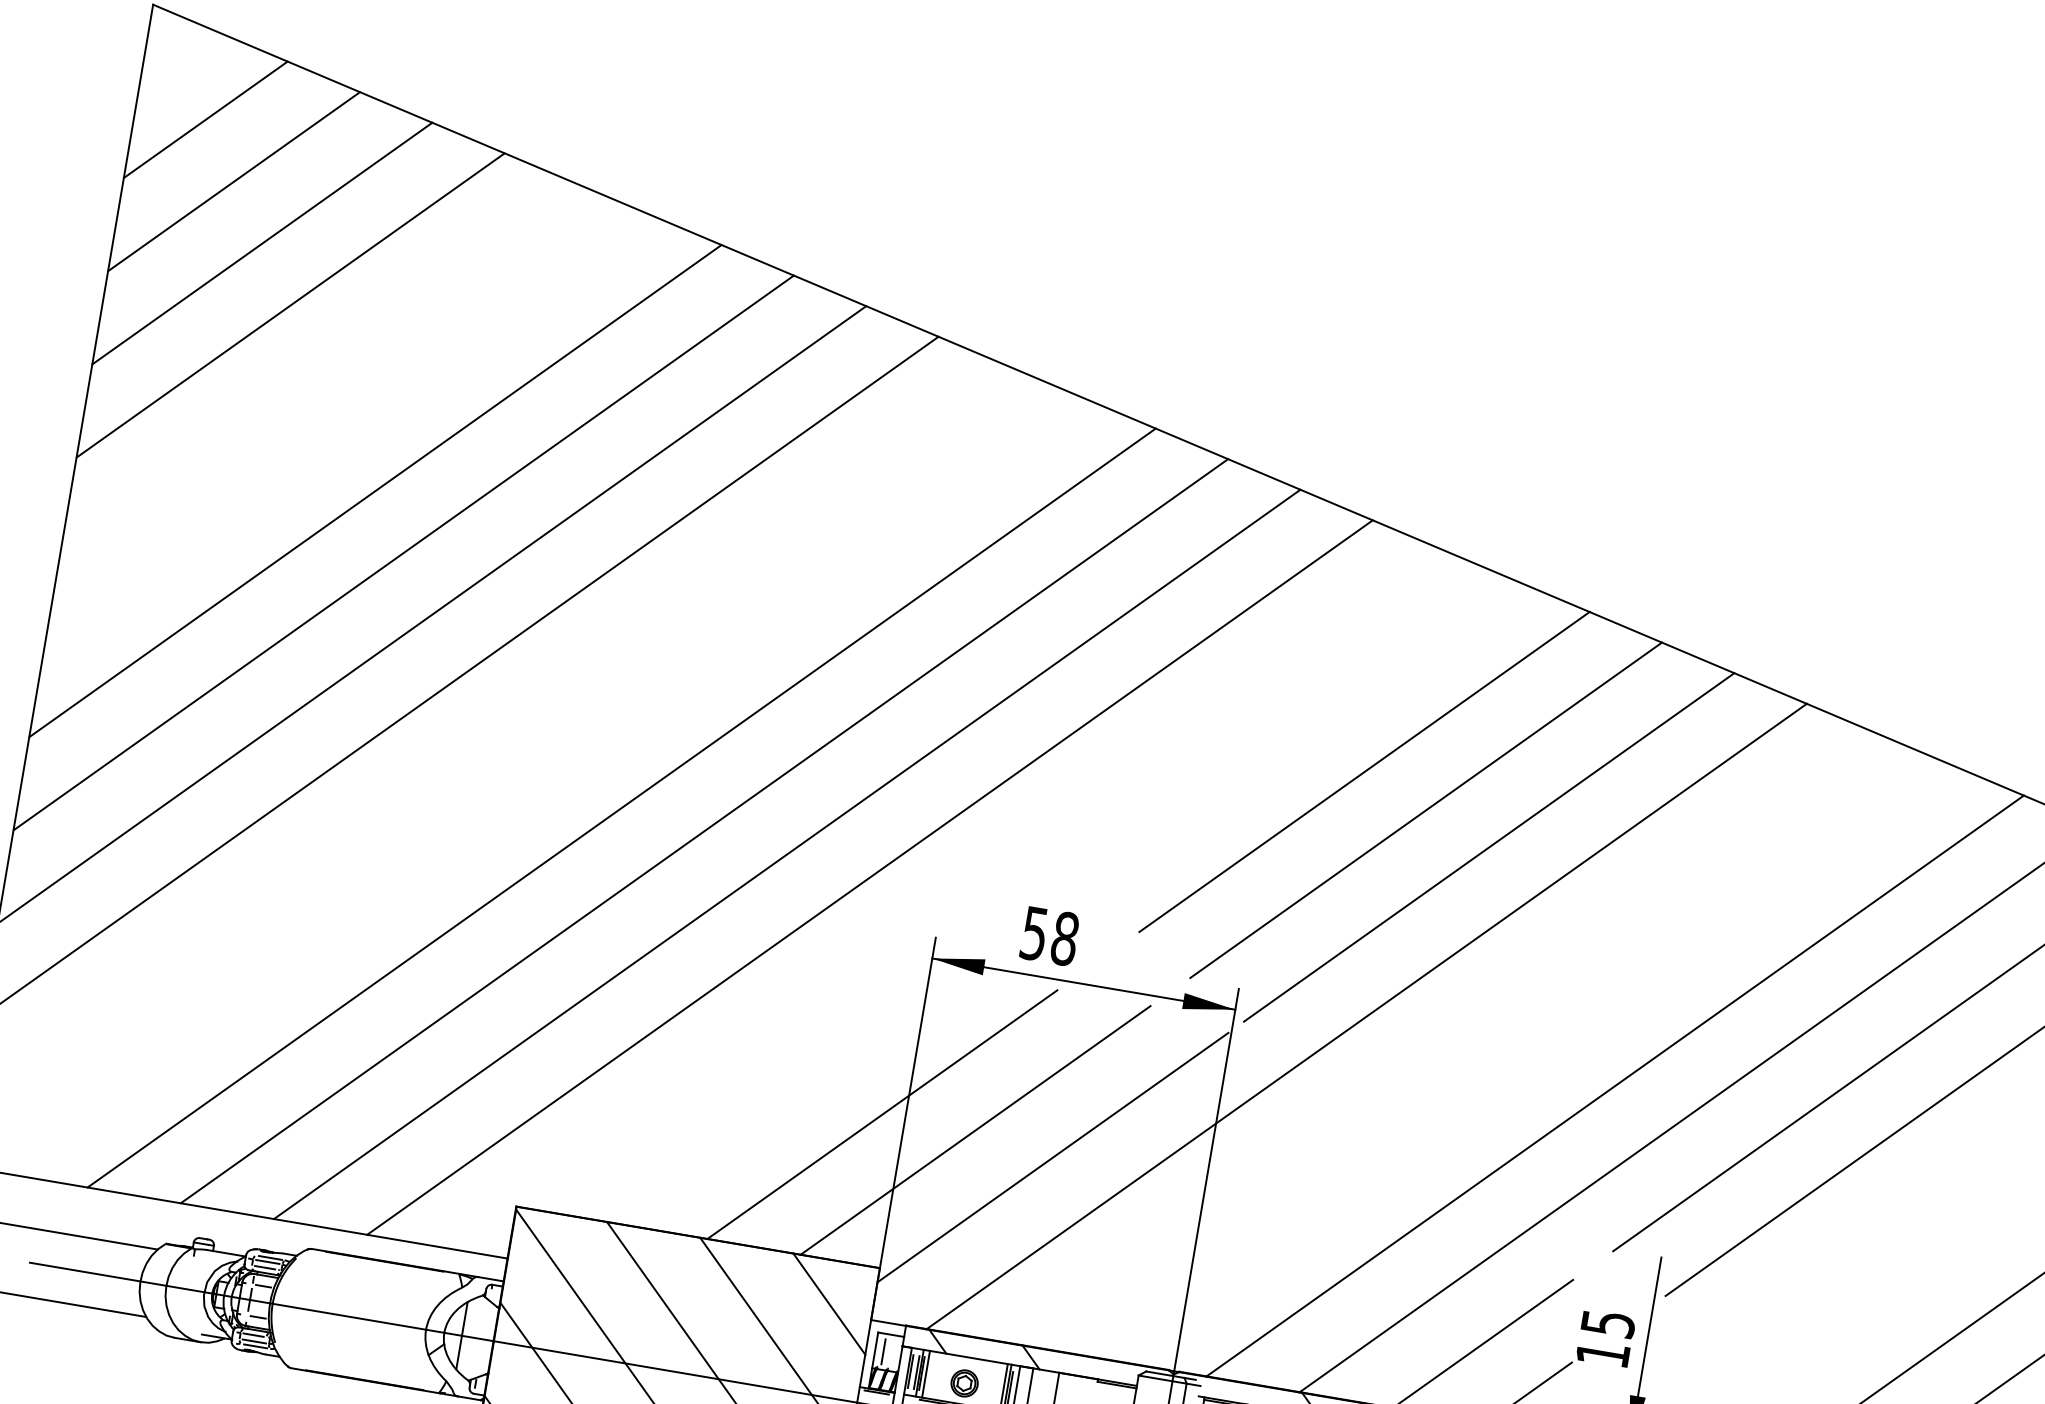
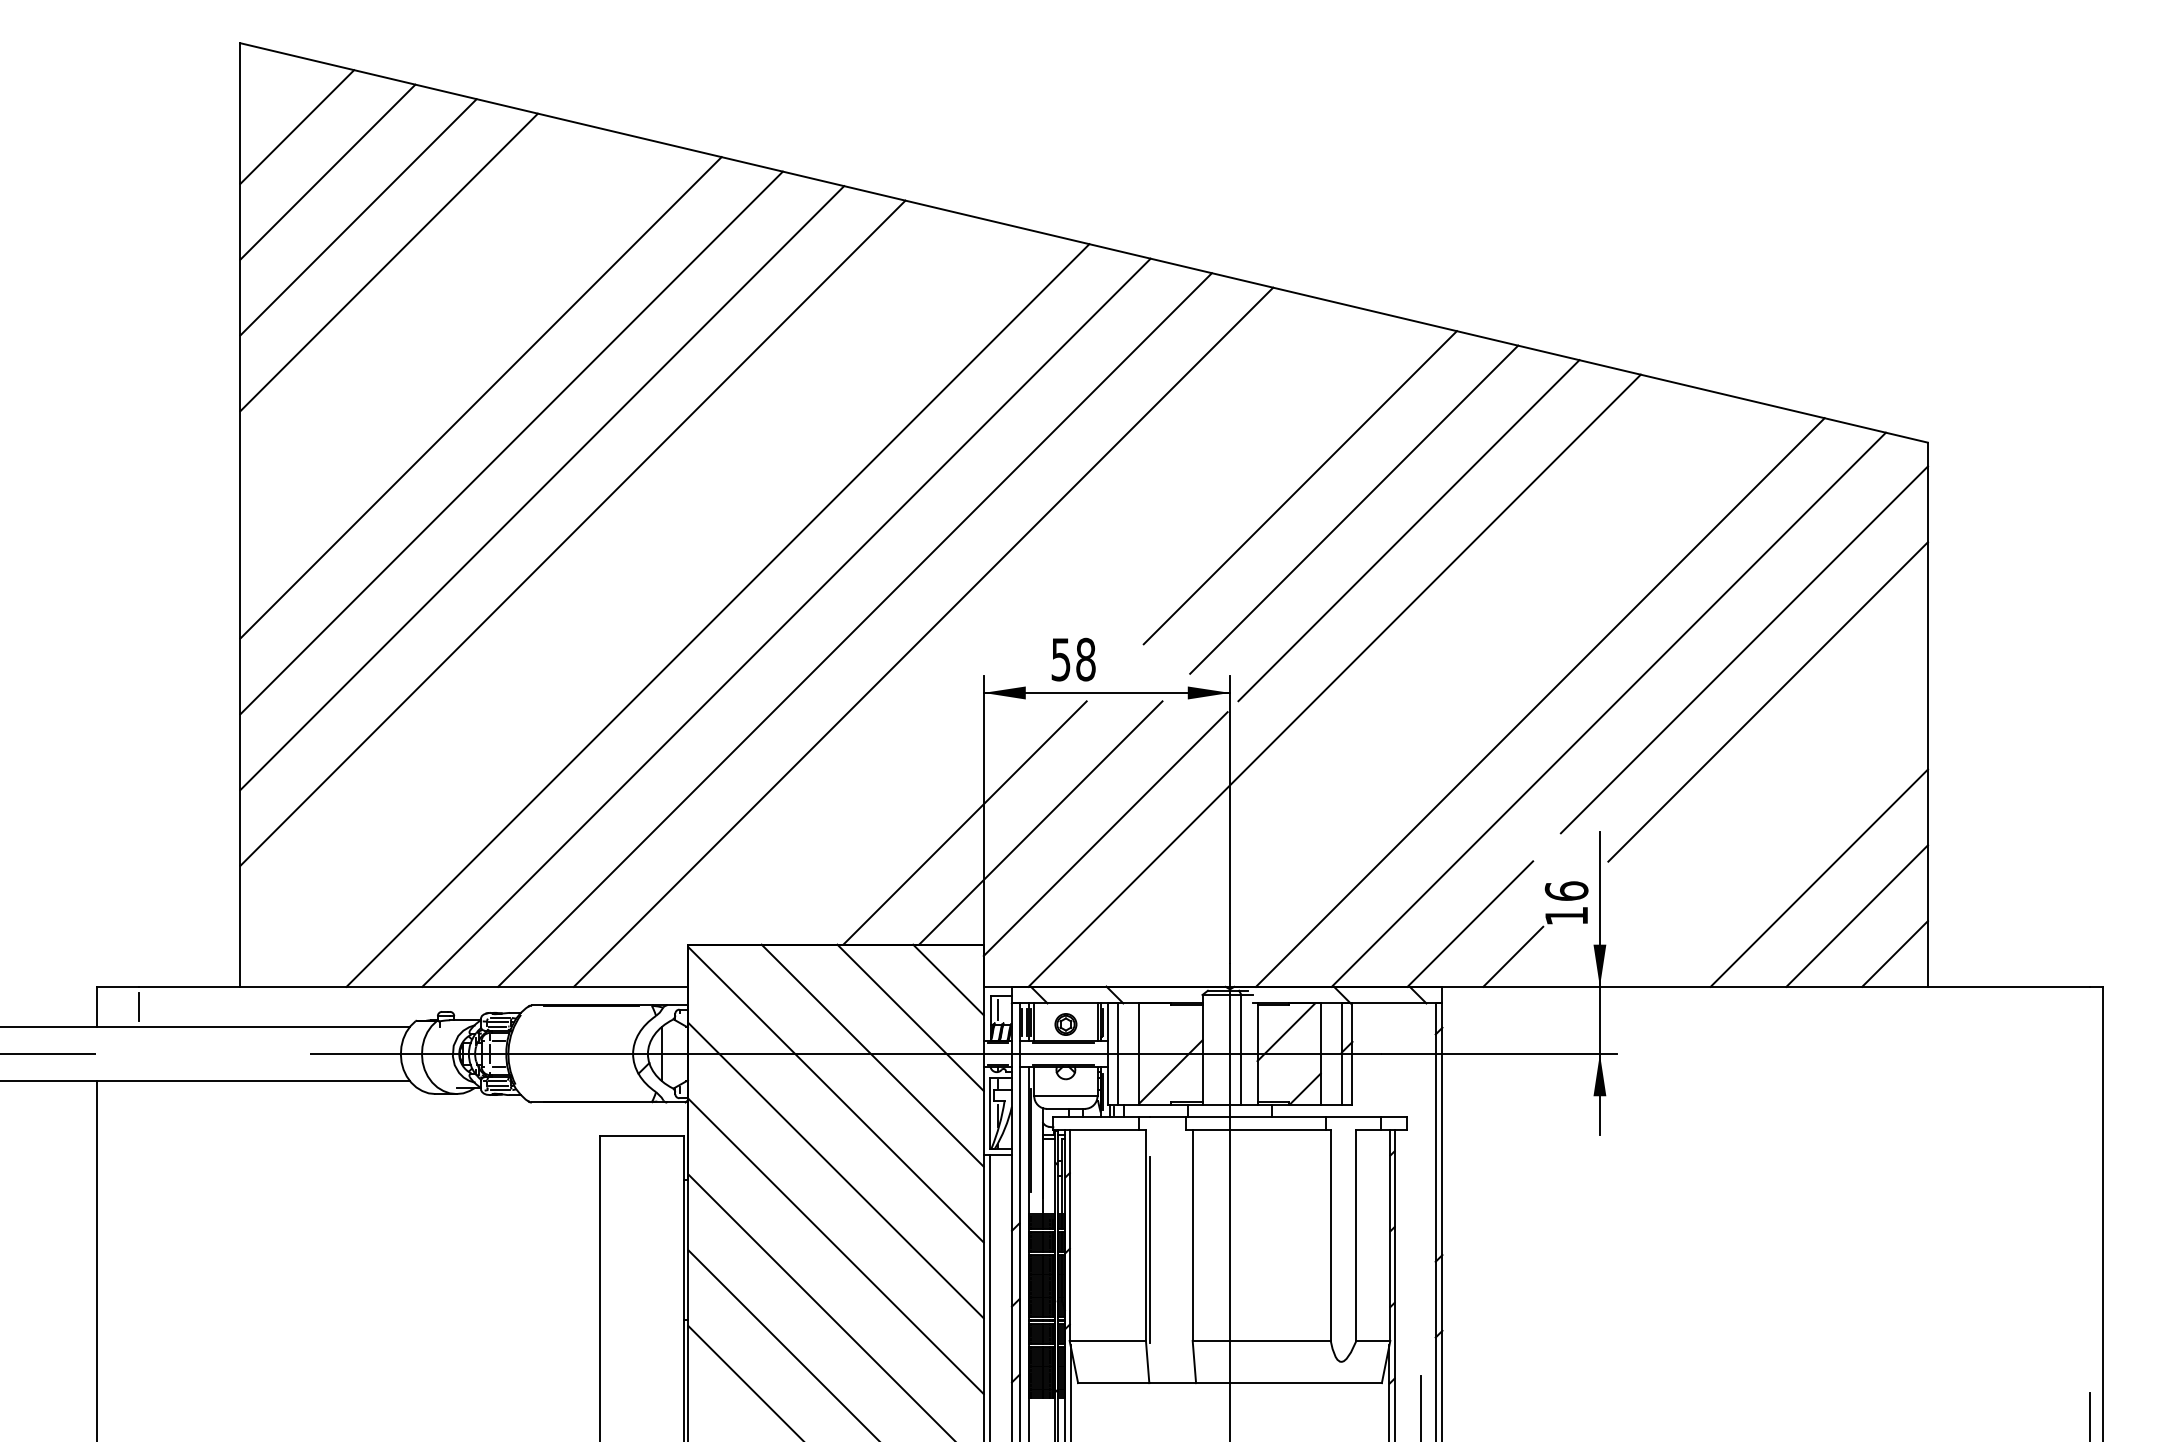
text: (1608, 1322) -> (1566, 890), 15 -> 16

